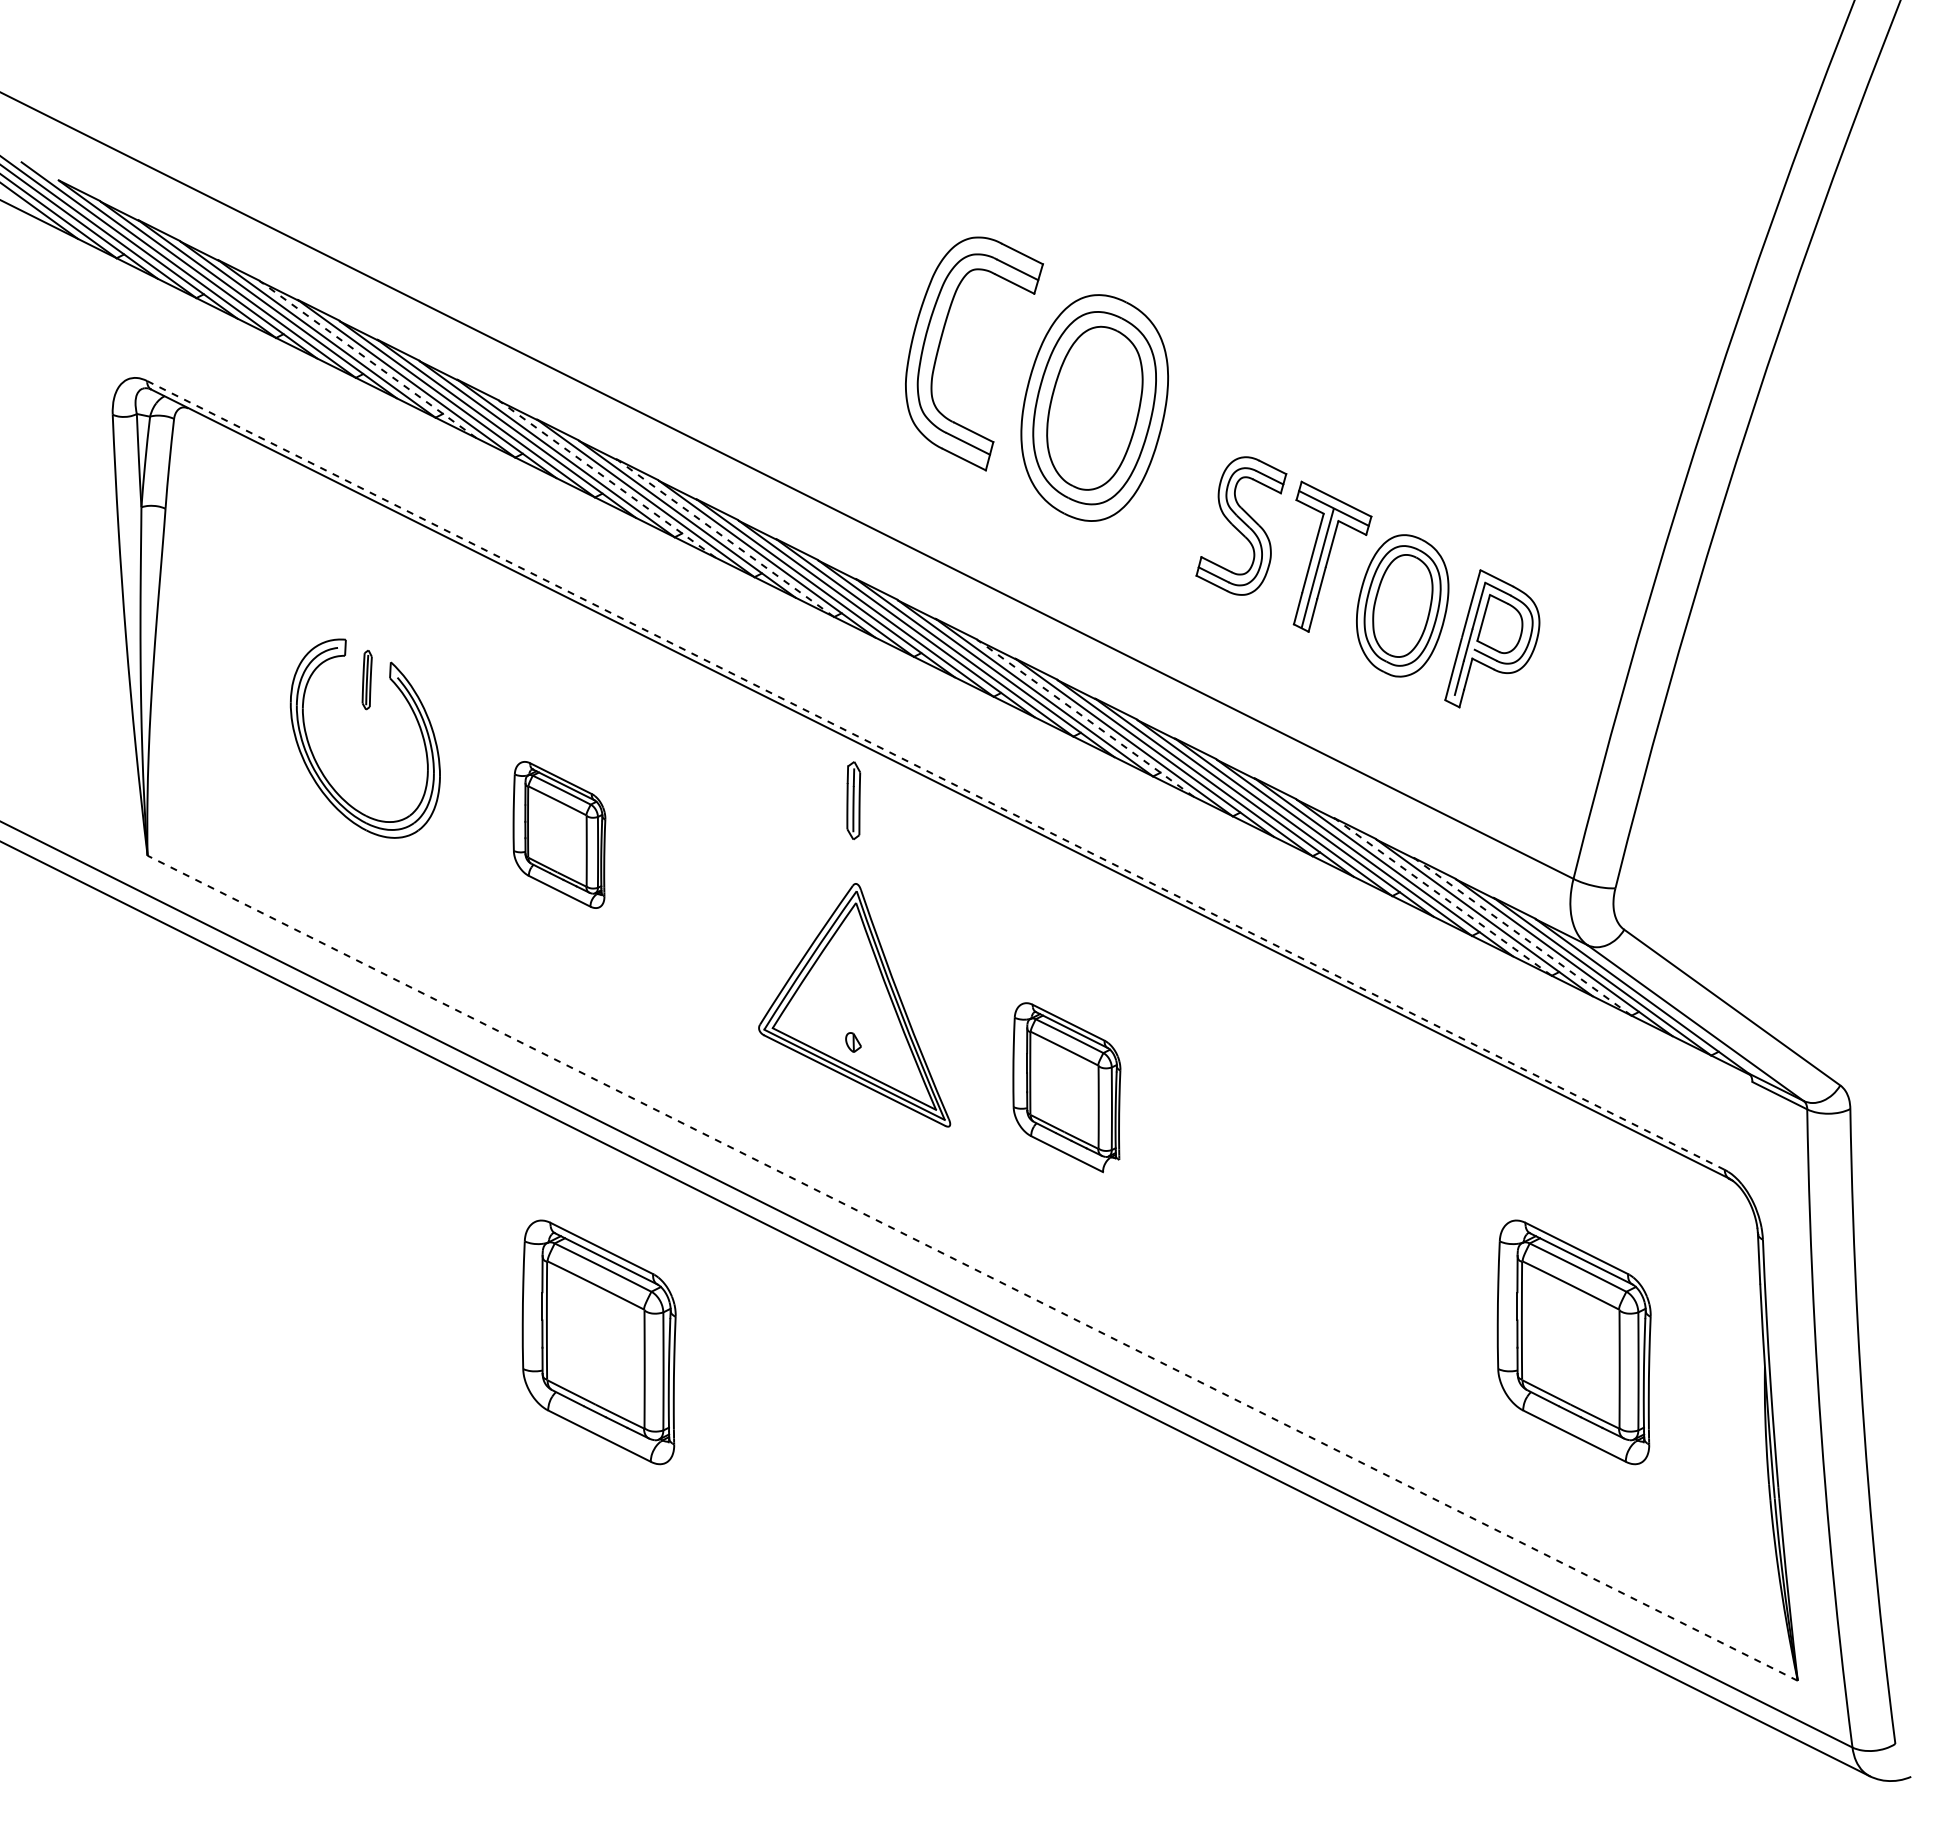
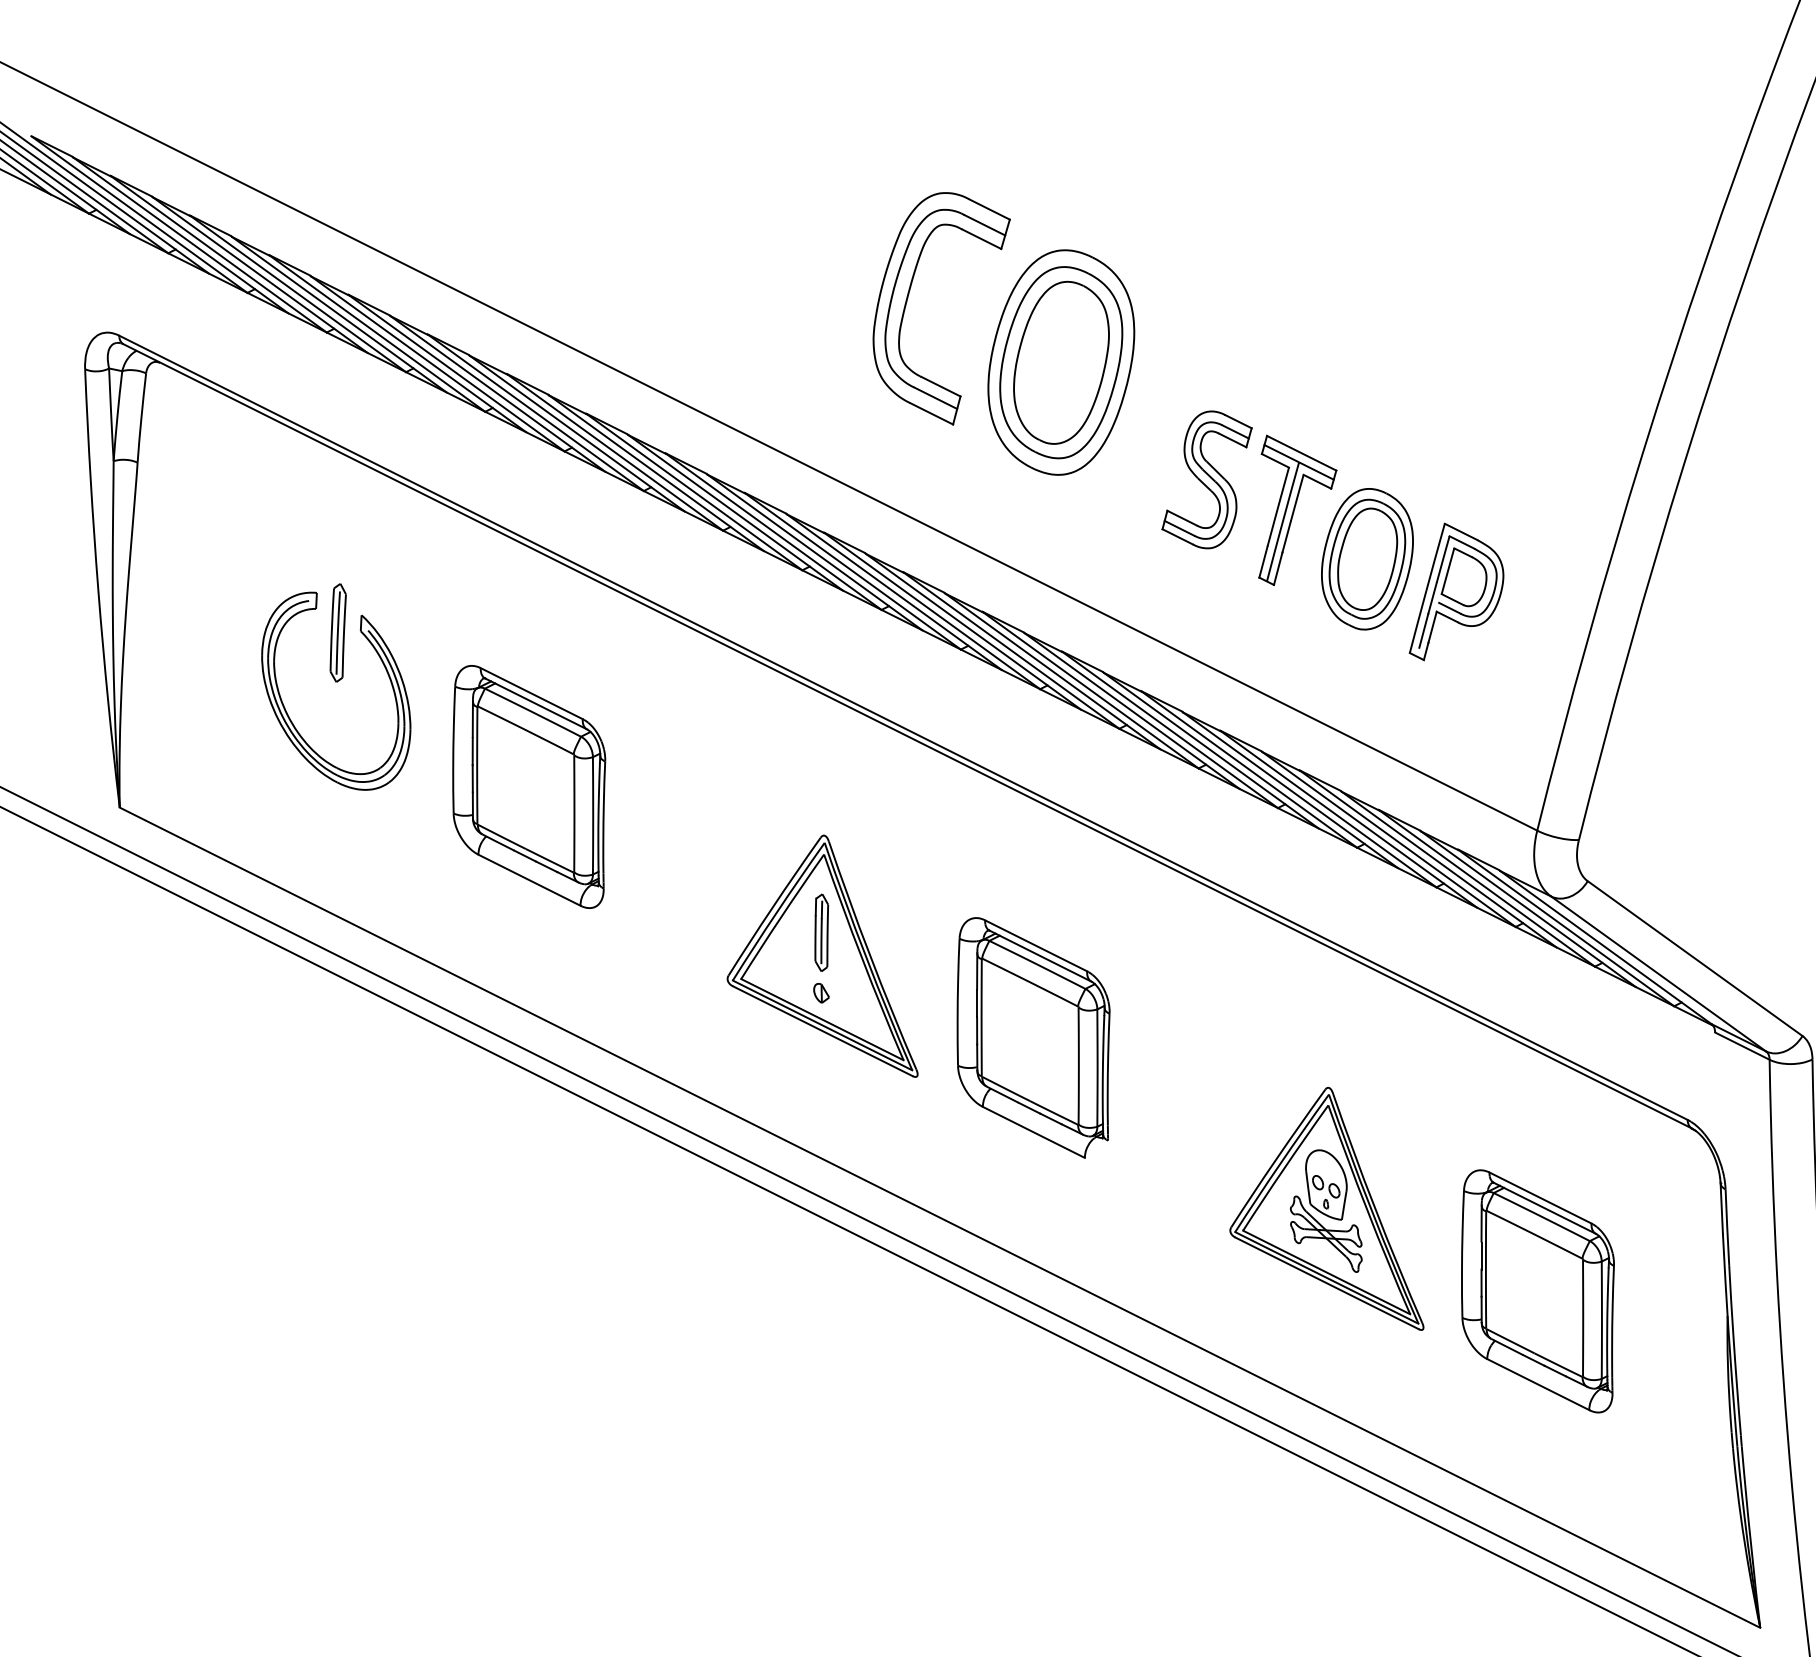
line: (368, 359) -> (339, 314), dashed -> solid
line: (607, 479) -> (576, 433), dashed -> solid
line: (725, 538) -> (694, 492), dashed -> solid
part: (366, 679) -> (337, 632), size x1.67
line: (1085, 718) -> (1052, 671), dashed -> solid
line: (935, 775) -> (903, 727), dashed -> solid
part: (853, 800) -> (821, 932), moved
part: (559, 834) -> (529, 786), size x1.67
line: (1443, 897) -> (1408, 849), dashed -> solid
line: (1523, 937) -> (1487, 888), dashed -> solid
part: (1066, 1087) -> (1033, 1038), size x1.43
part: (1361, 1259) -> (1326, 1209), added
line: (972, 1268) -> (939, 1217), dashed -> solid
part: (598, 1342) -> (568, 1291), removed

